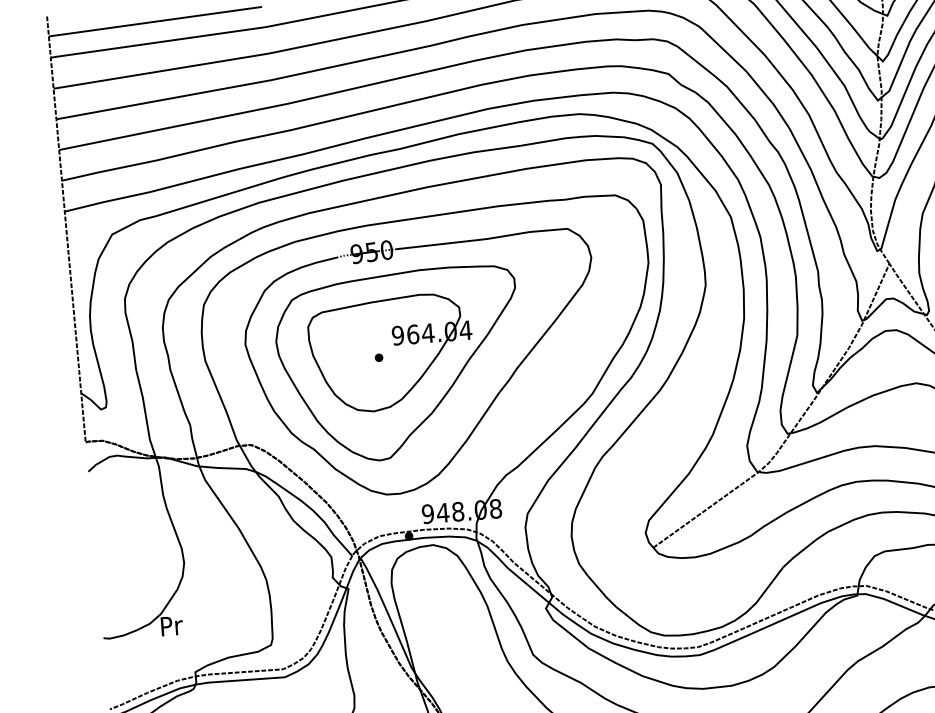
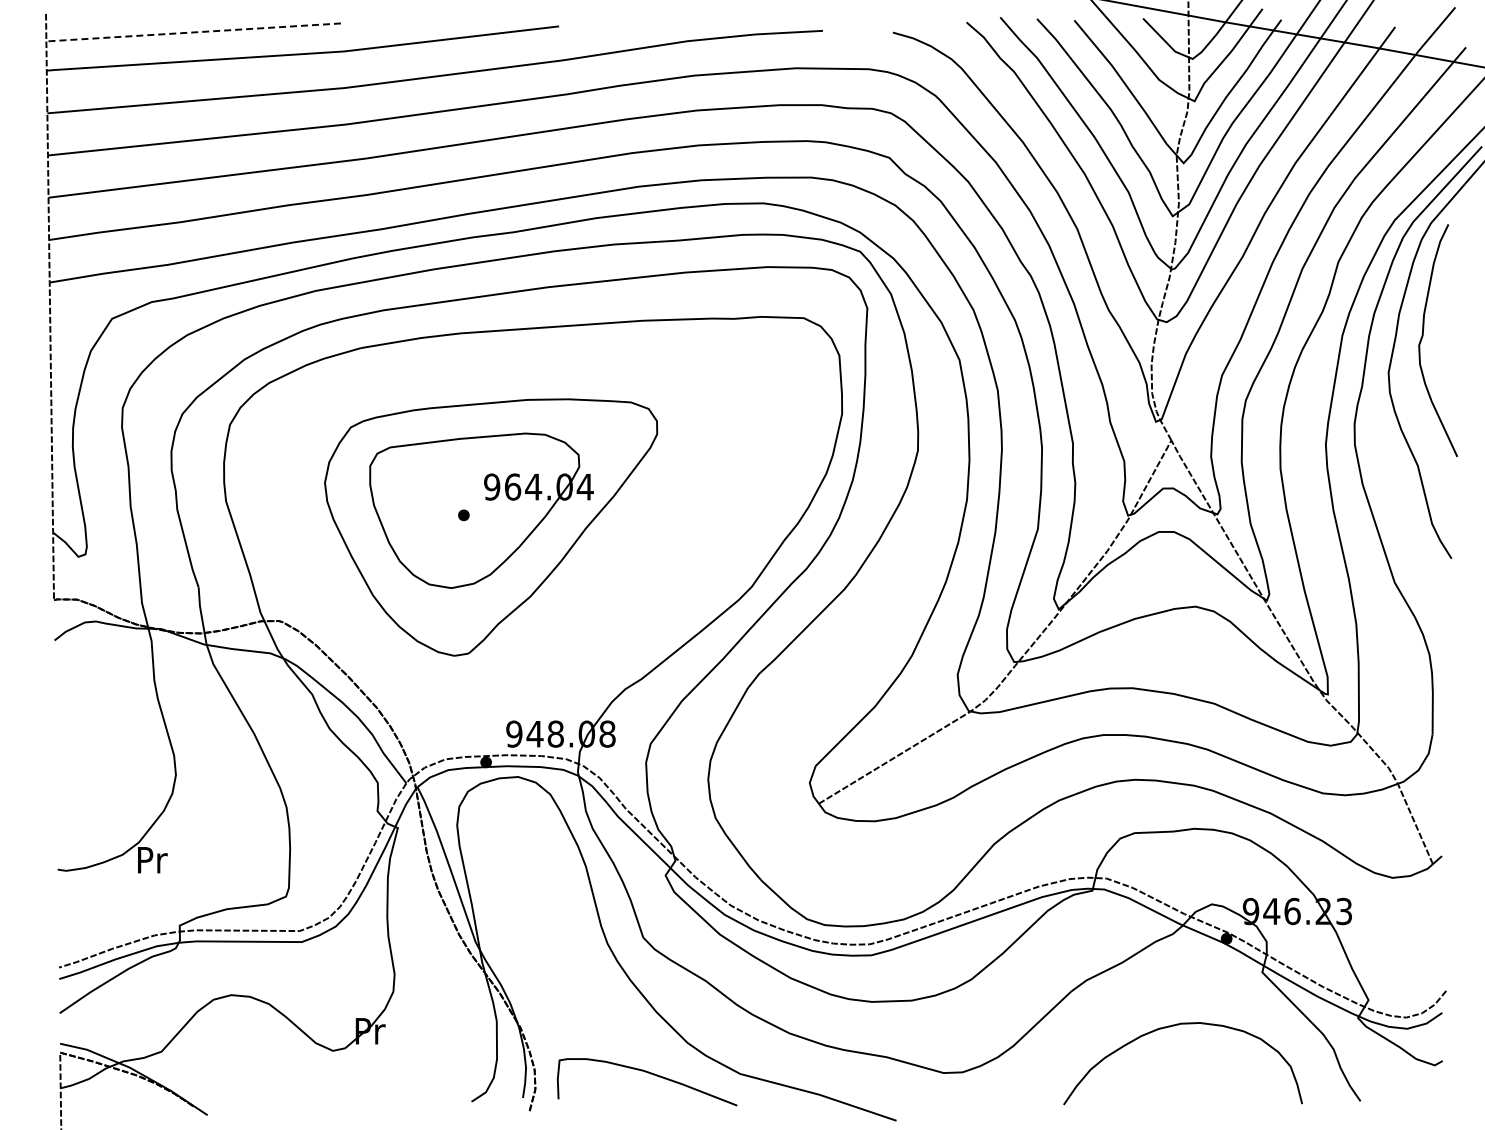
line: (154, 21) -> (192, 32), solid -> dashed
part: (486, 409) -> (605, 597), removed

